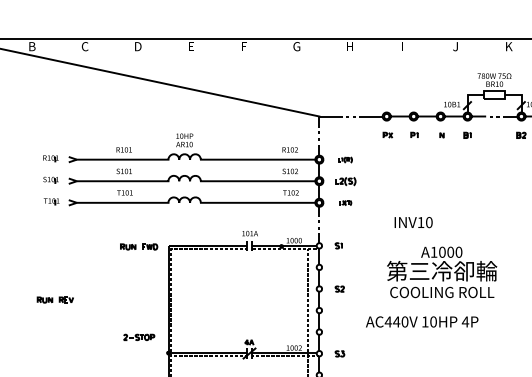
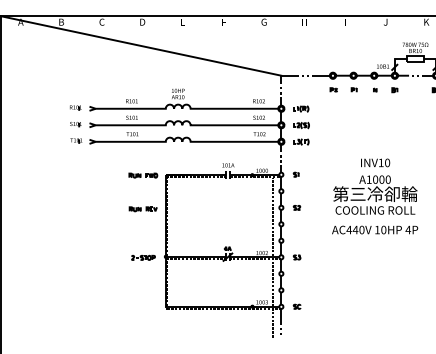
part: (345, 159) -> (301, 108), size x1.43
part: (345, 202) -> (301, 141), size x1.67
text: (413, 221) -> (375, 162), moved
part: (54, 300) -> (142, 209), moved
text: (422, 321) -> (375, 229), moved
part: (139, 336) -> (143, 257), moved

